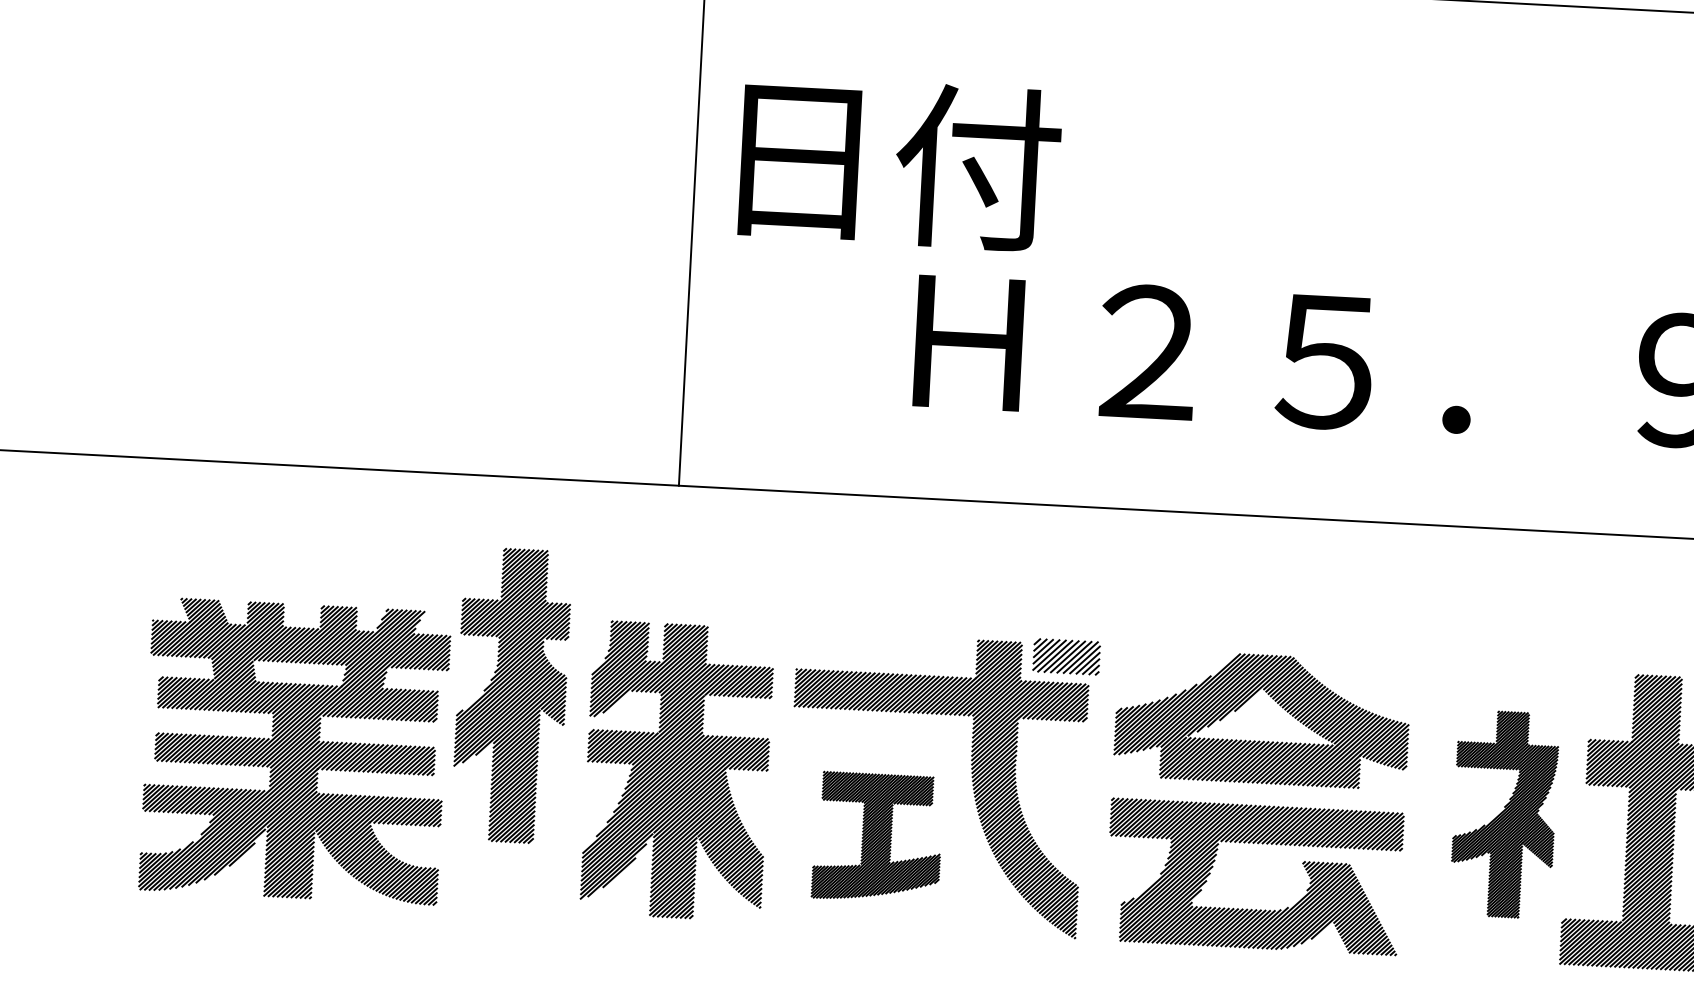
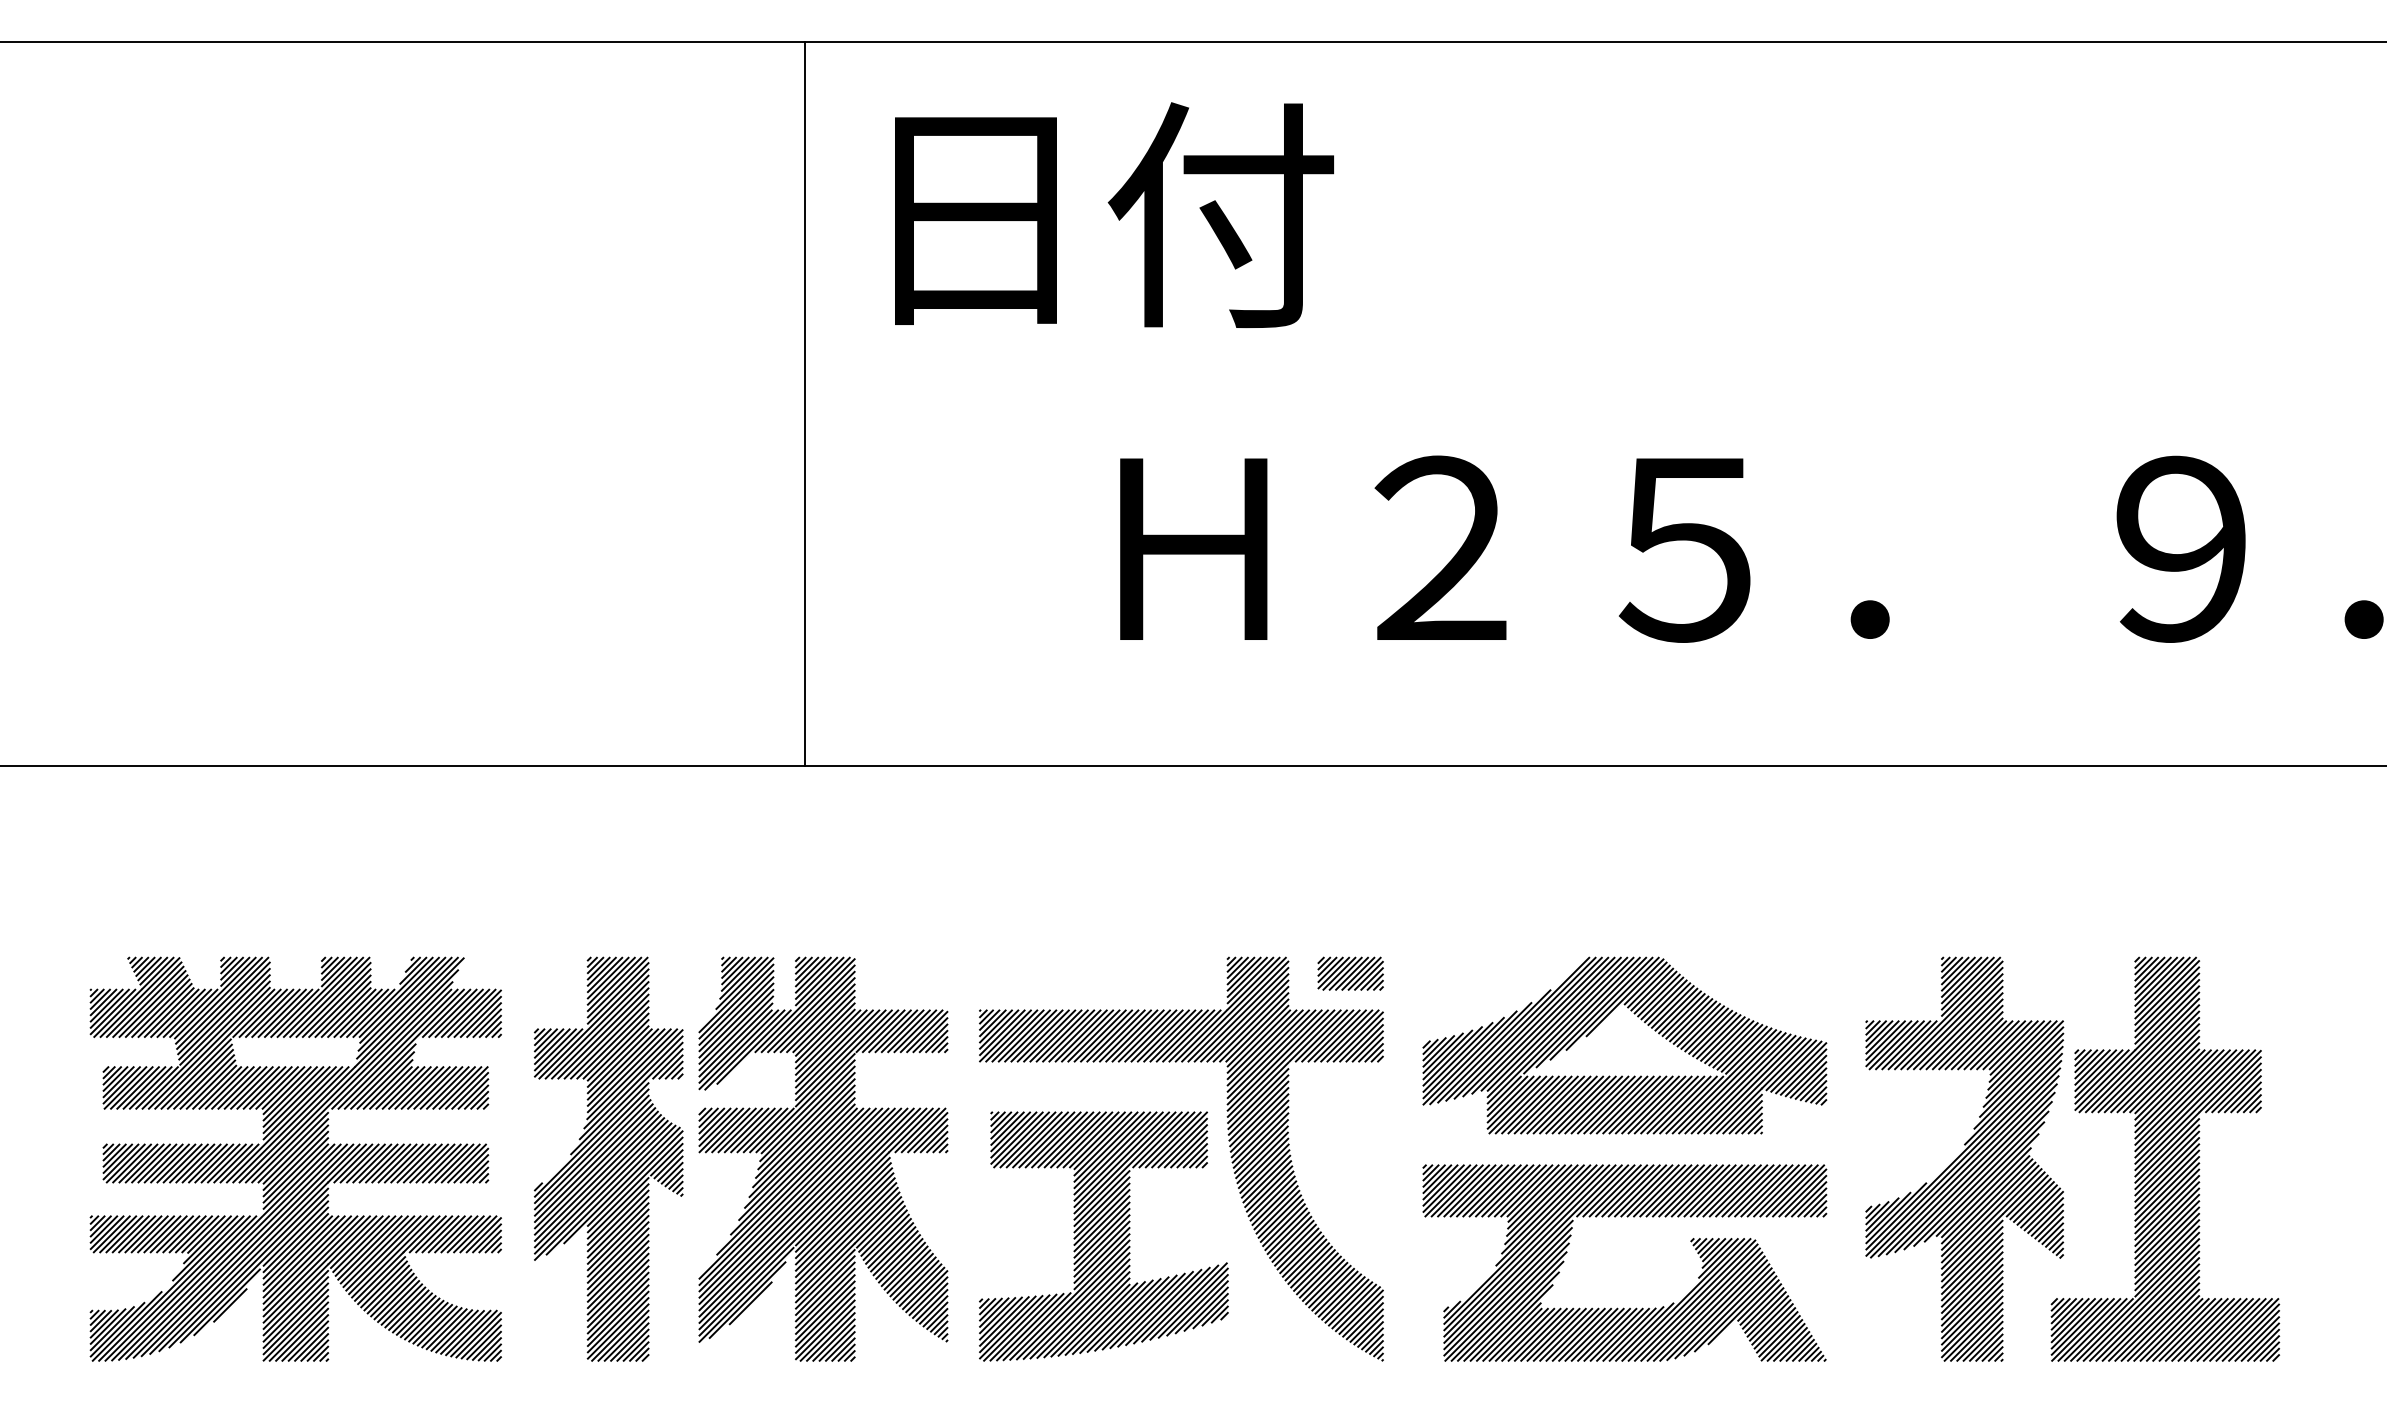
text: (900, 163) -> (1114, 214), moved
part: (1066, 656) -> (1350, 973), size x0.71
part: (511, 695) -> (608, 1158), moved
part: (1504, 813) -> (1964, 1158), size x1.43
part: (877, 837) -> (1103, 1236), size x1.43

